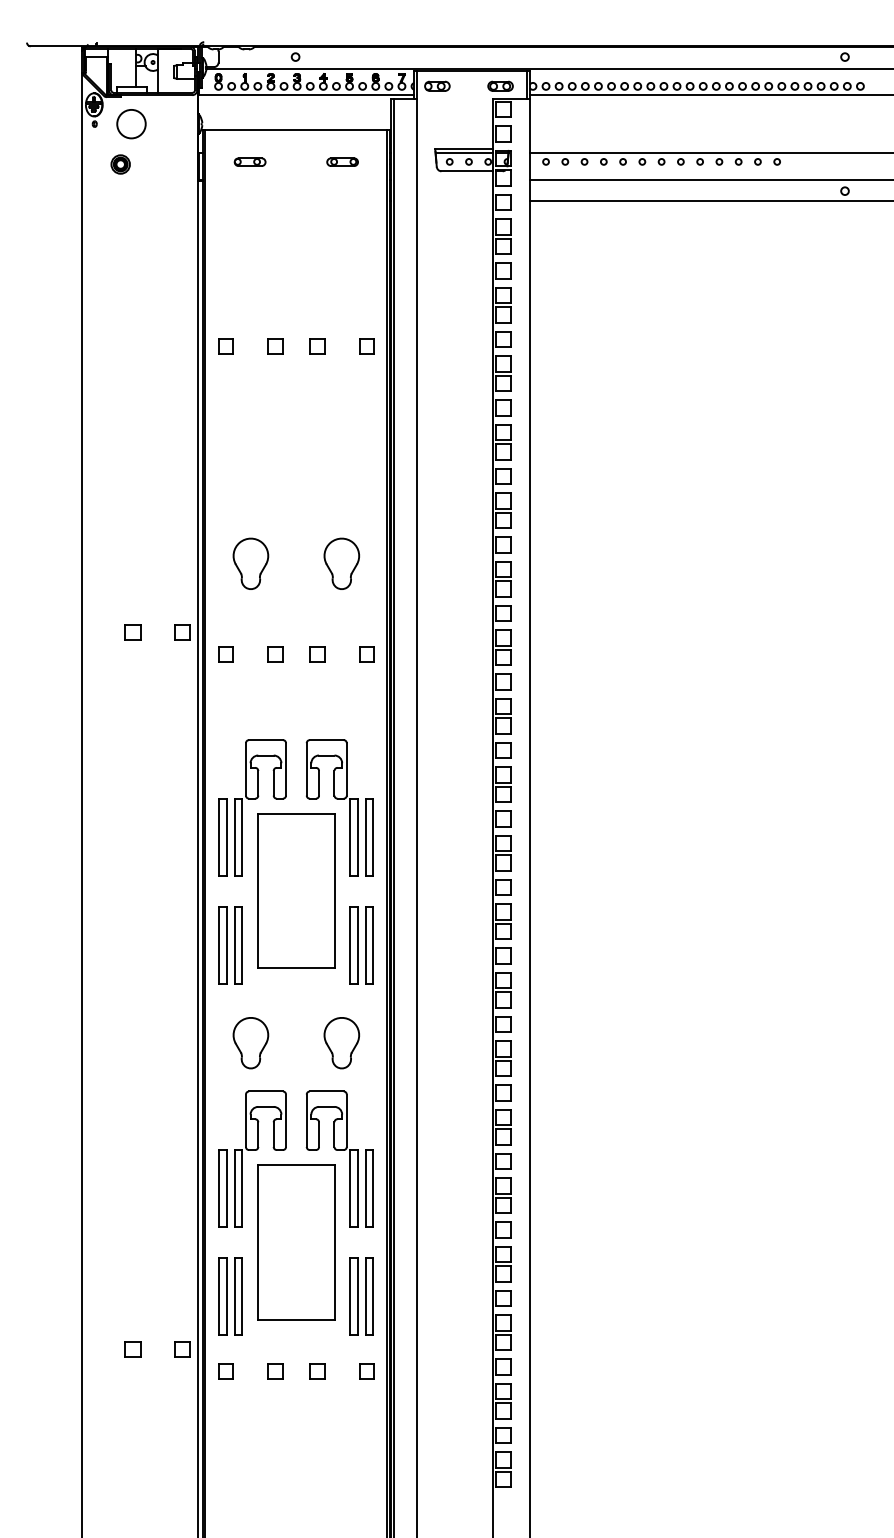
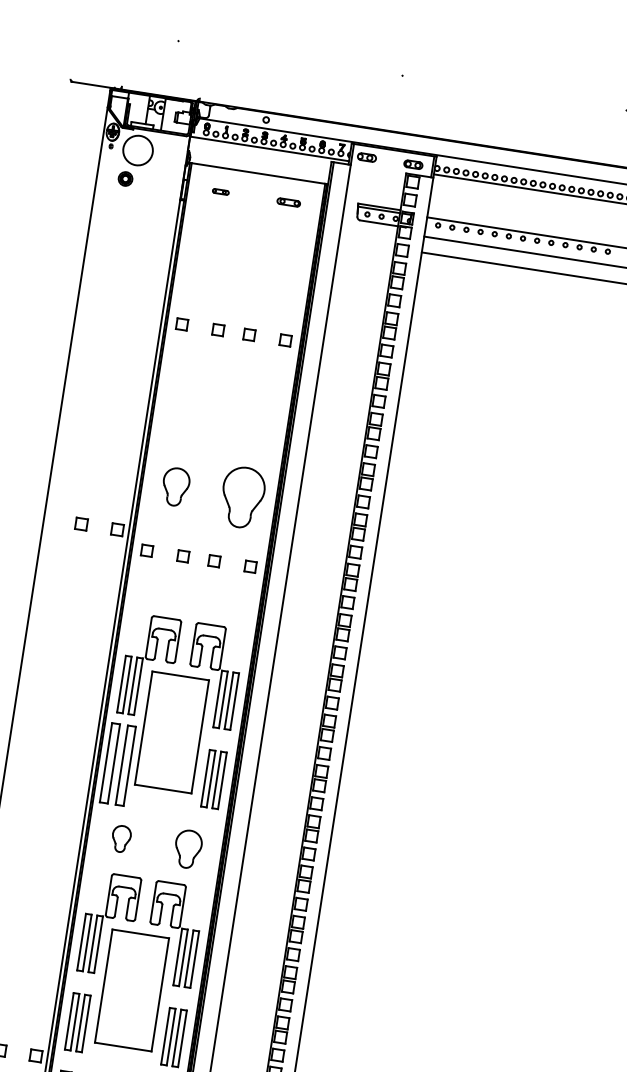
circle: (131, 123) -> (138, 150), size x1.4
part: (249, 161) -> (220, 191), size x0.7
part: (341, 563) -> (242, 497), size x1.6
part: (230, 945) -> (117, 764), size x1.4
part: (250, 1043) -> (120, 839), size x0.7

